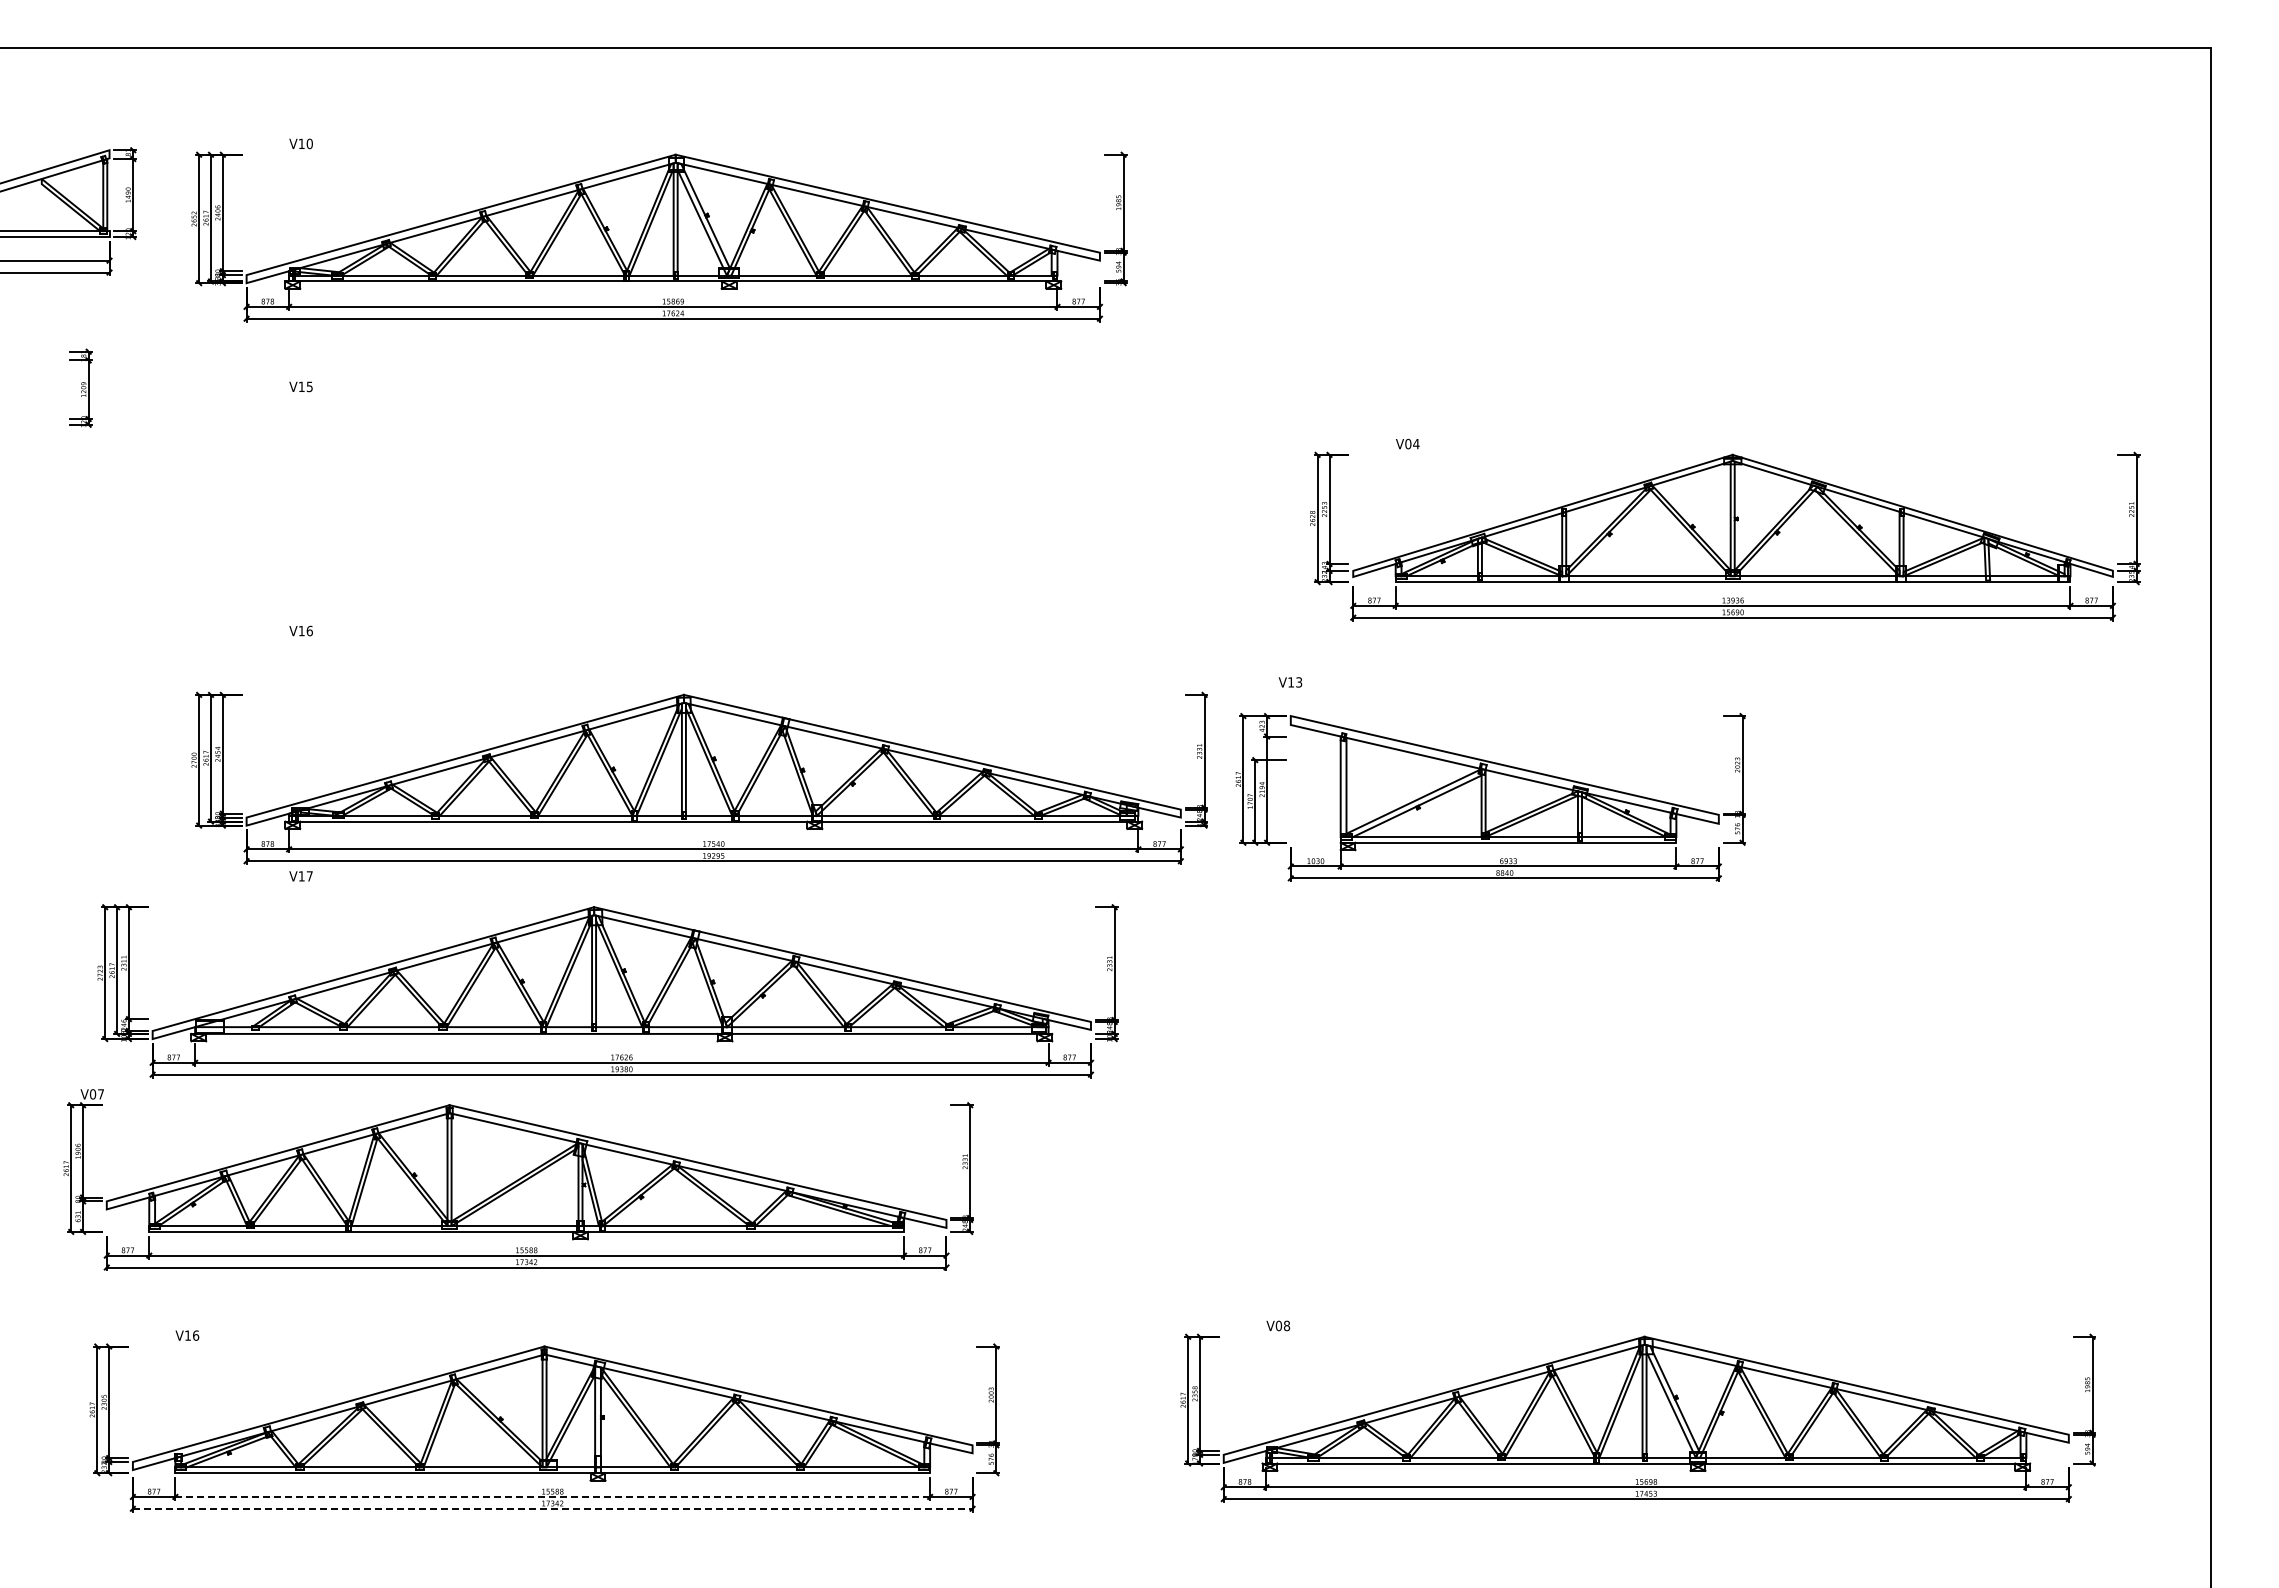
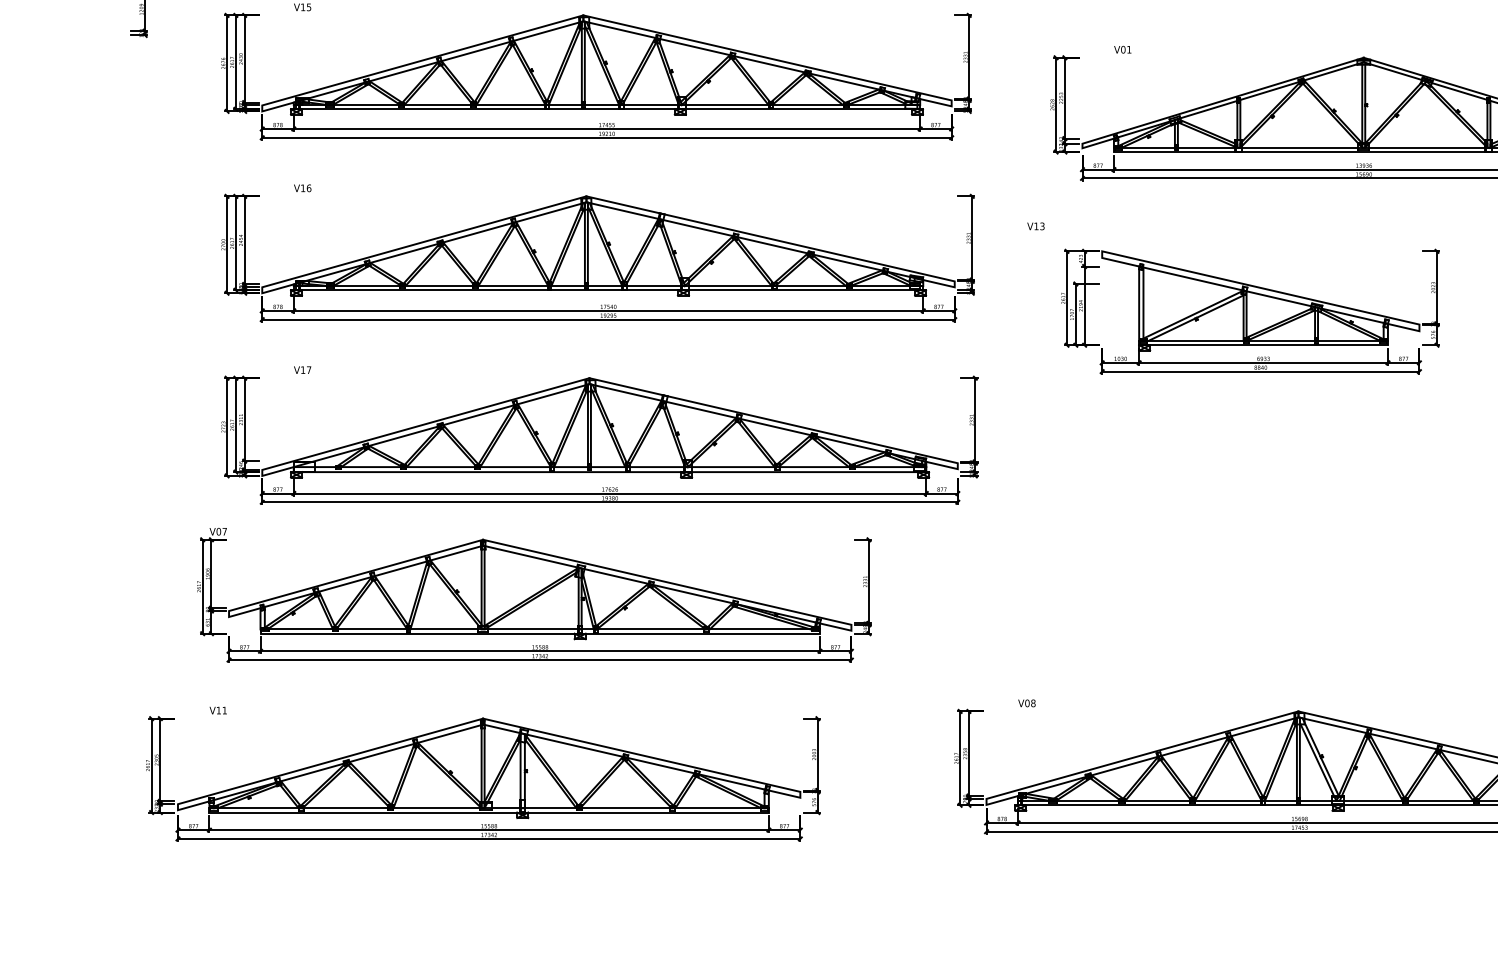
text: (1416, 444) -> (1129, 50), V04 -> V01
part: (697, 480) -> (596, 76), added
part: (699, 777) -> (597, 257), moved
part: (1490, 796) -> (1250, 310), moved
part: (607, 991) -> (599, 440), moved
part: (518, 1179) -> (534, 594), moved
text: (196, 1335) -> (225, 710), V16 -> V11
line: (553, 1496) -> (489, 829), dashed -> solid
line: (552, 1508) -> (488, 838), dashed -> solid

